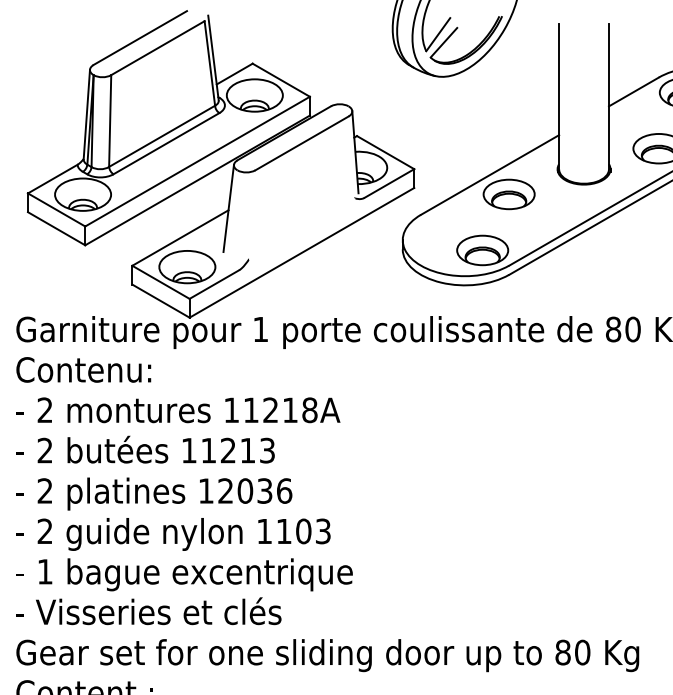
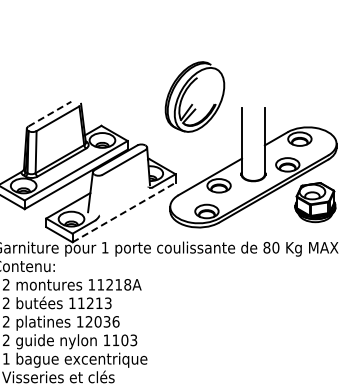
line: (139, 38) -> (49, 114), solid -> dashed
line: (302, 252) -> (124, 212), solid -> dashed

